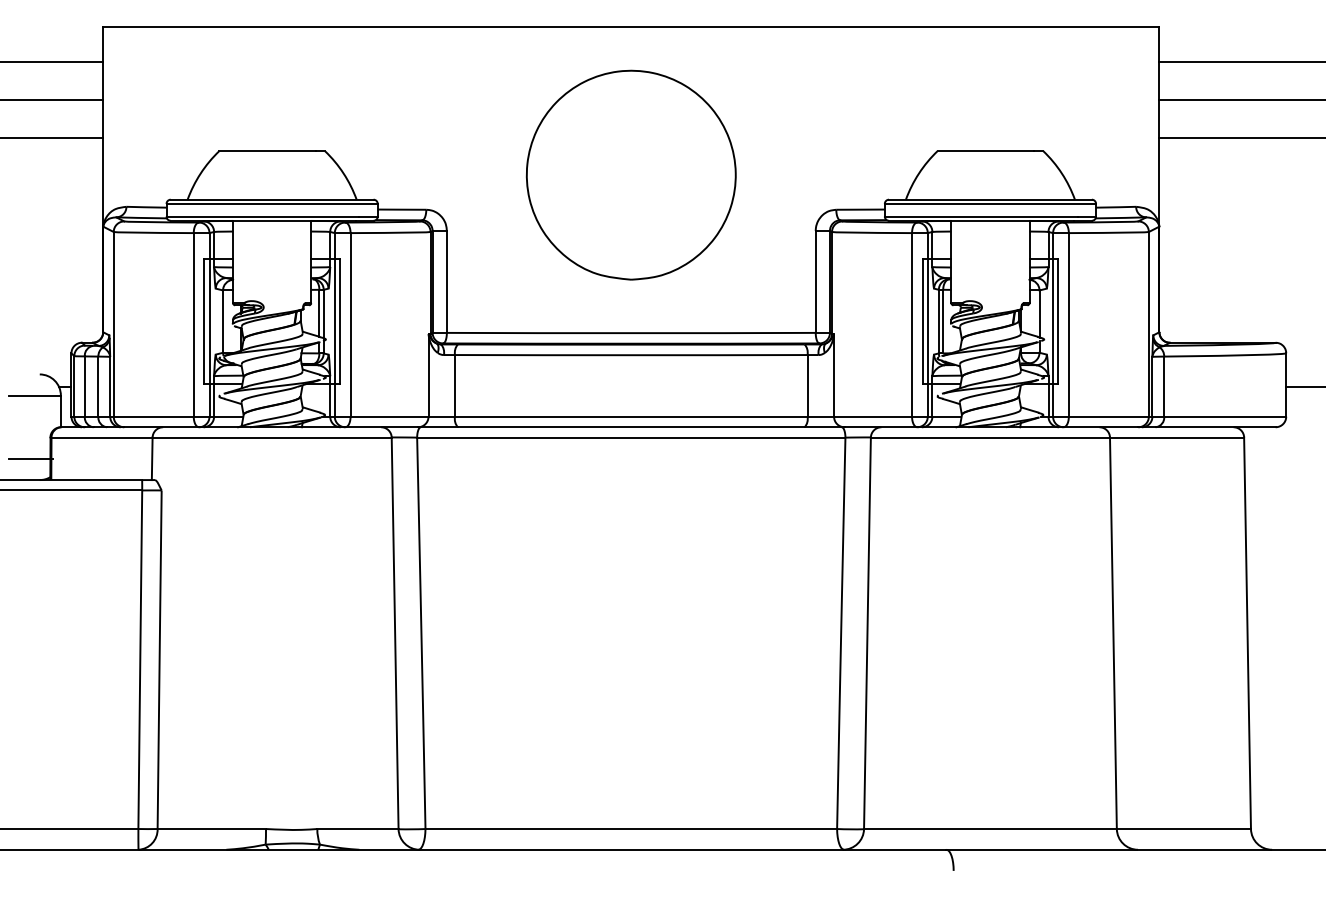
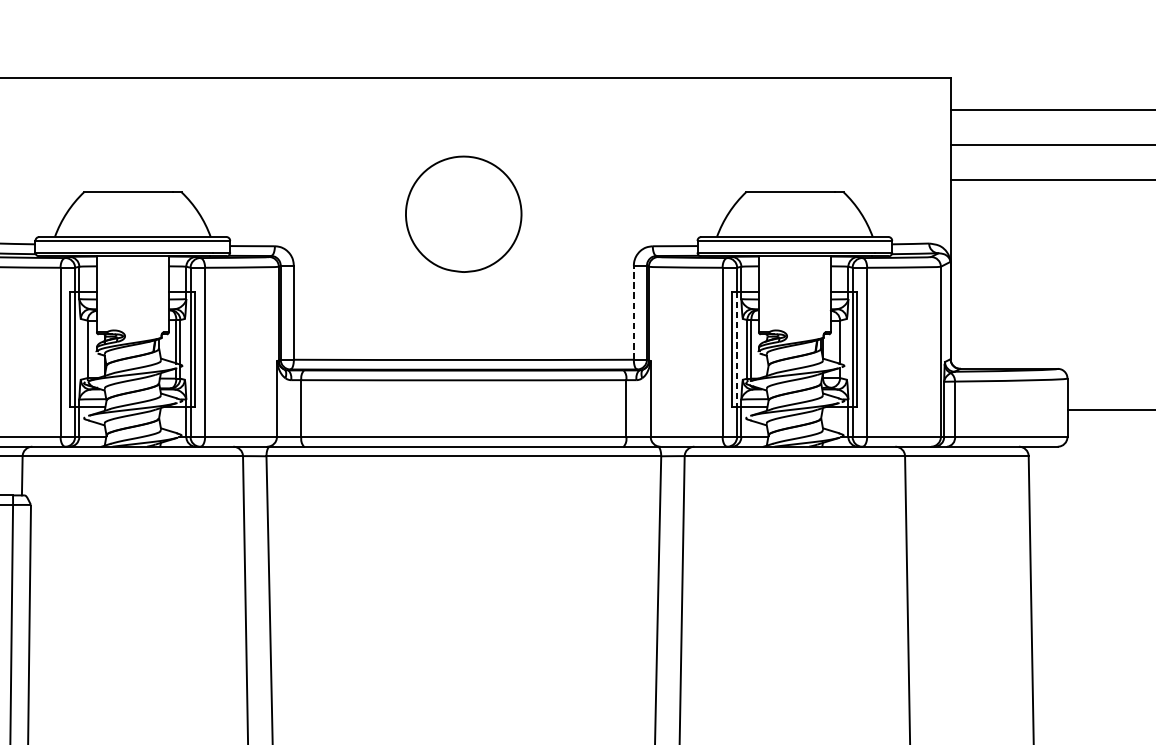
part: (630, 174) -> (463, 213), size x0.6
line: (815, 281) -> (633, 312), solid -> dashed
line: (927, 321) -> (736, 349), solid -> dashed

